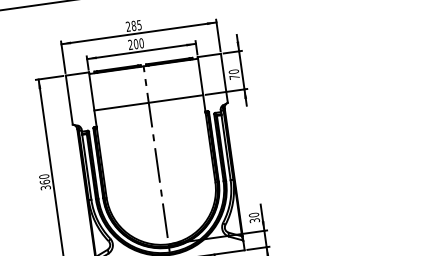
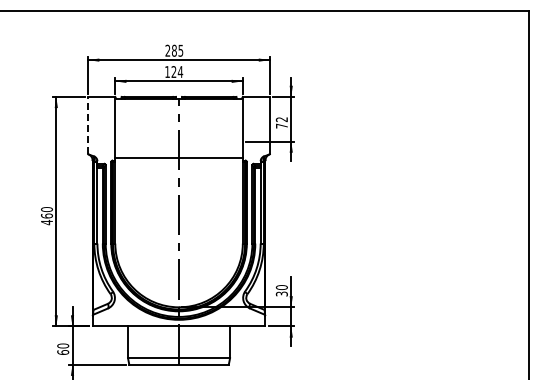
text: (136, 44) -> (174, 72), 200 -> 124
text: (233, 71) -> (281, 119), 70 -> 72
line: (69, 100) -> (88, 125), solid -> dashed
line: (148, 102) -> (178, 157), moved
text: (45, 187) -> (46, 222), 360 -> 460

